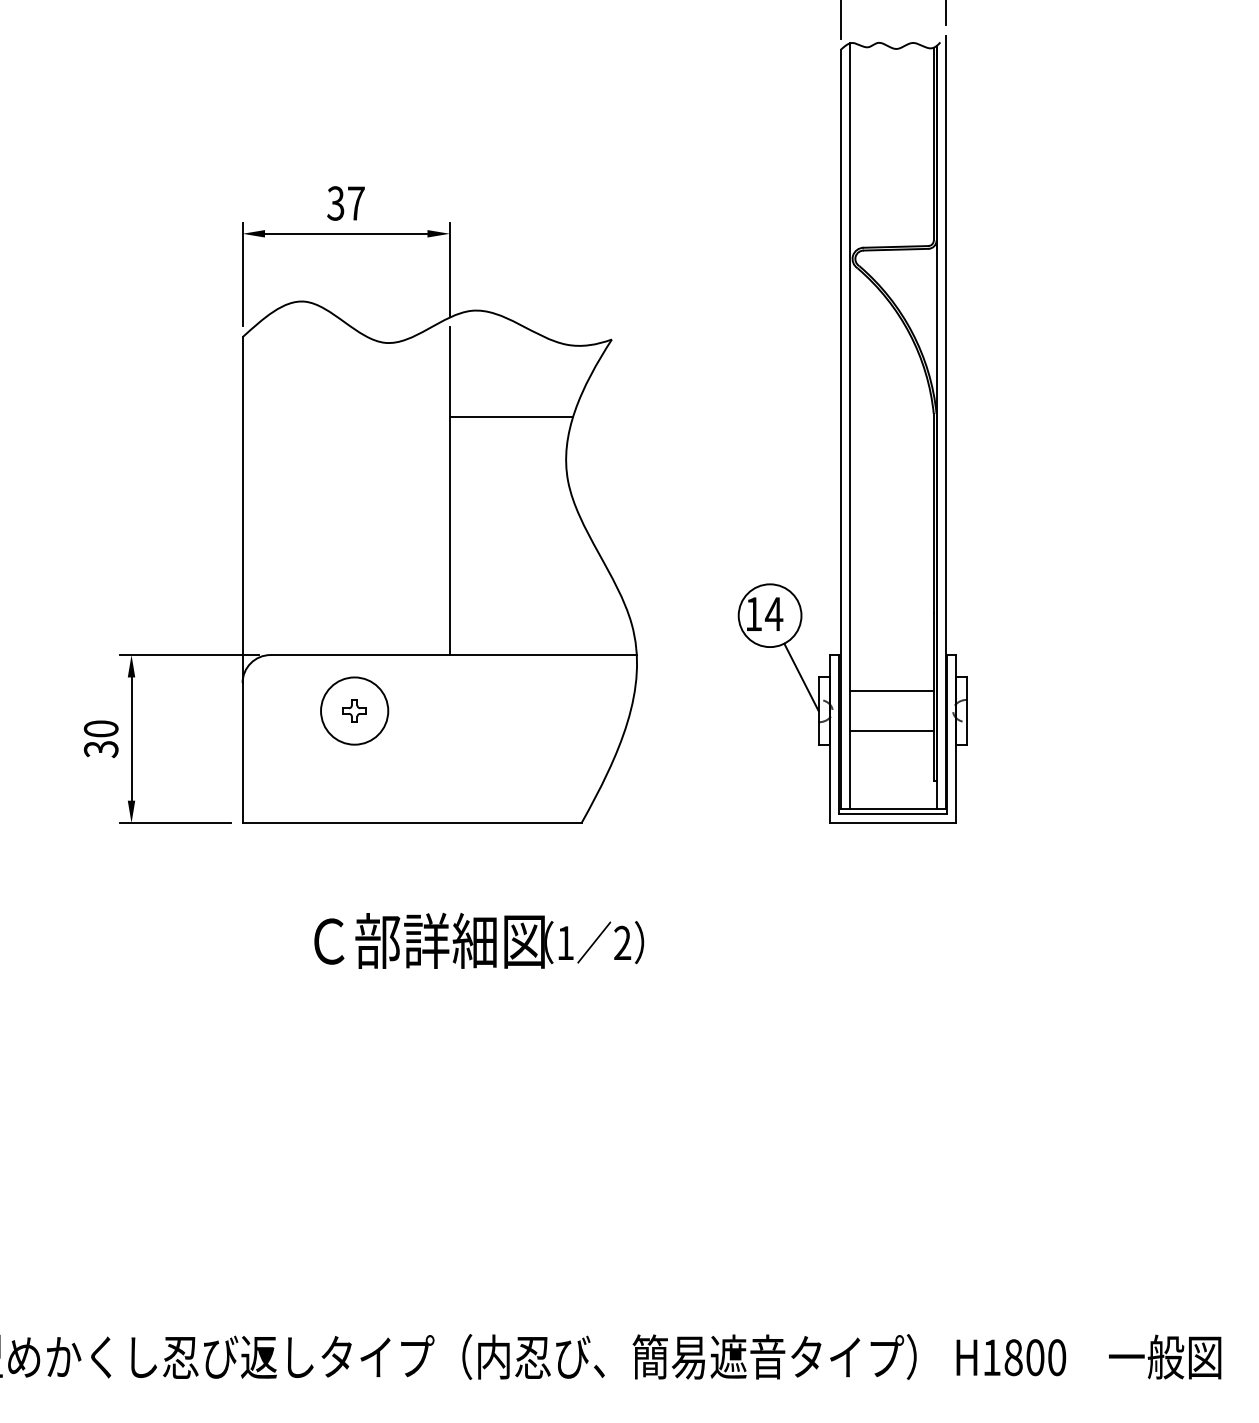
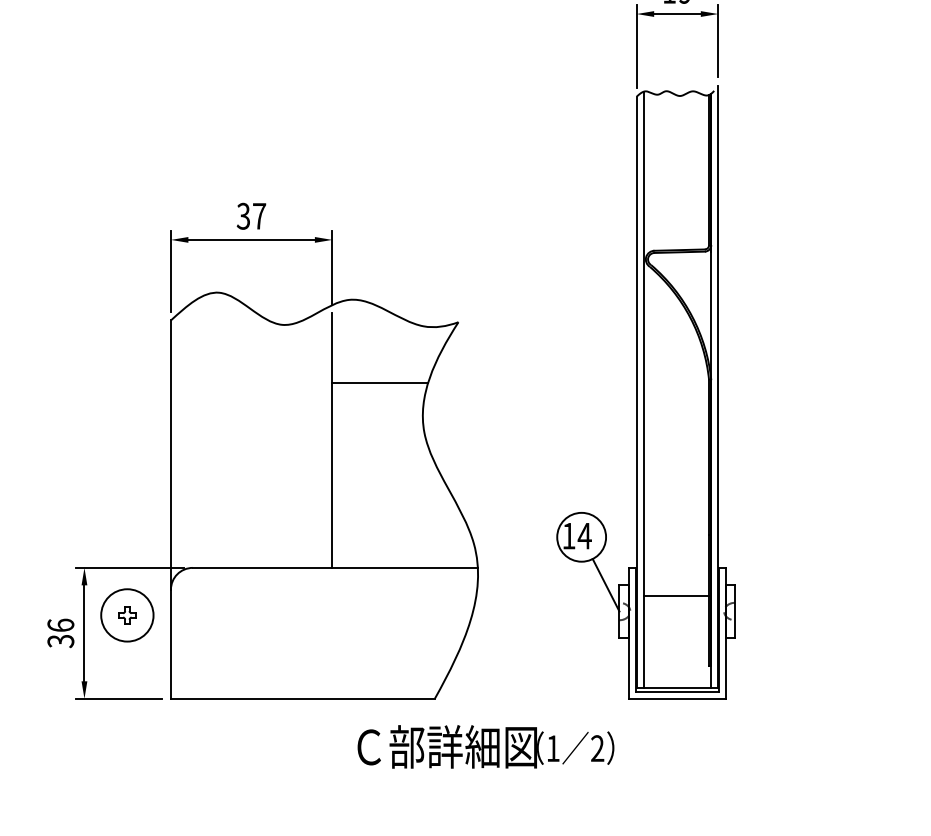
part: (354, 710) -> (127, 614), moved
text: (100, 728) -> (60, 625), 30 -> 36
line: (891, 730) -> (676, 626), removed
text: (479, 940) -> (486, 746), moved

